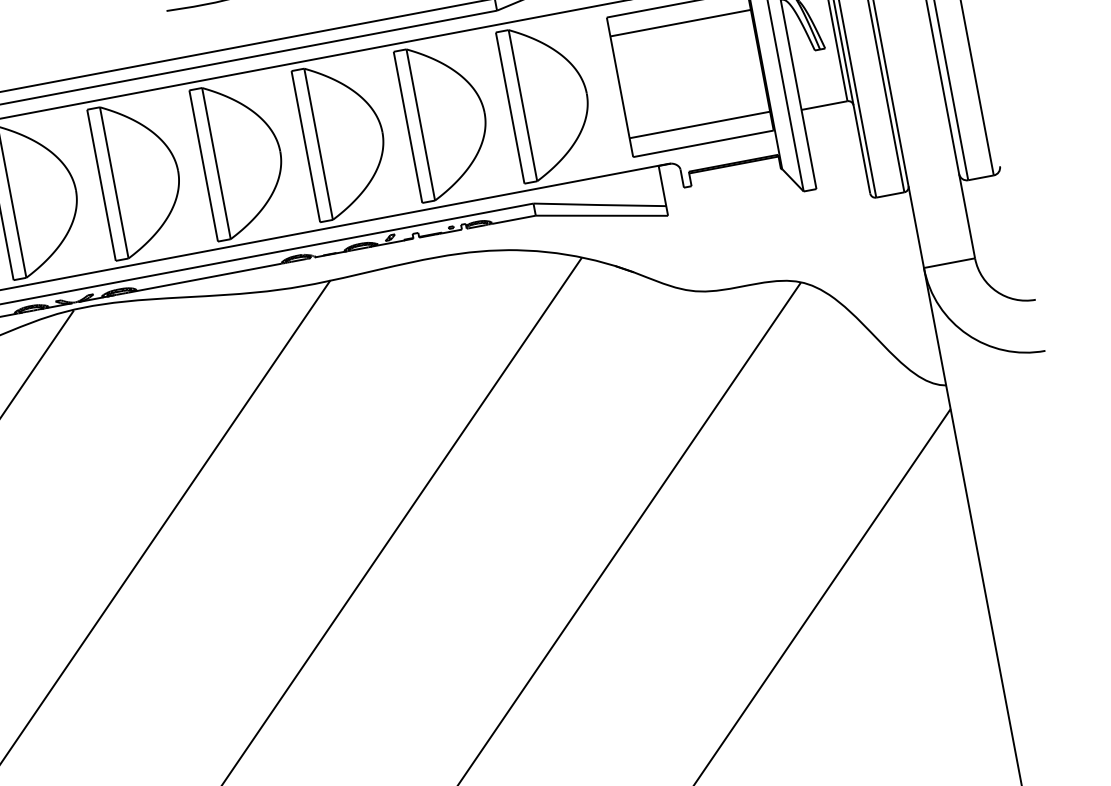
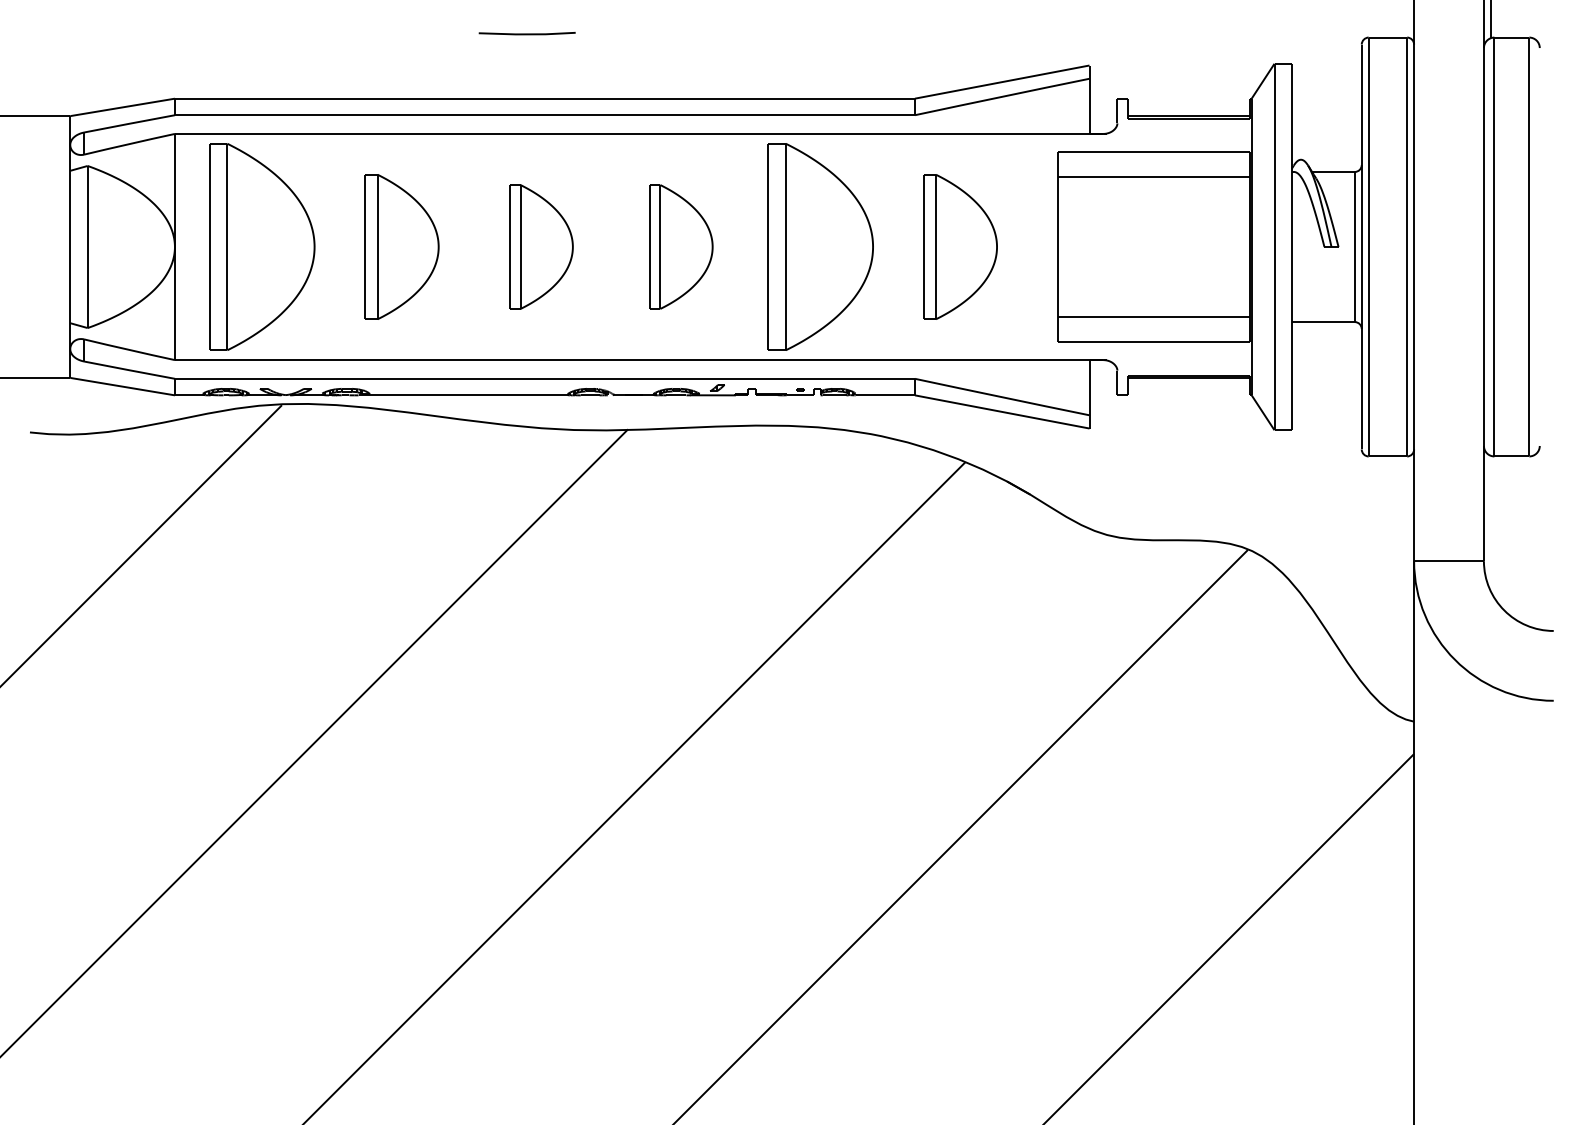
part: (548, 100) -> (960, 246), size x0.7
part: (344, 139) -> (681, 246), size x0.6
part: (241, 158) -> (541, 246), size x0.6
part: (140, 177) -> (402, 246), size x0.7

